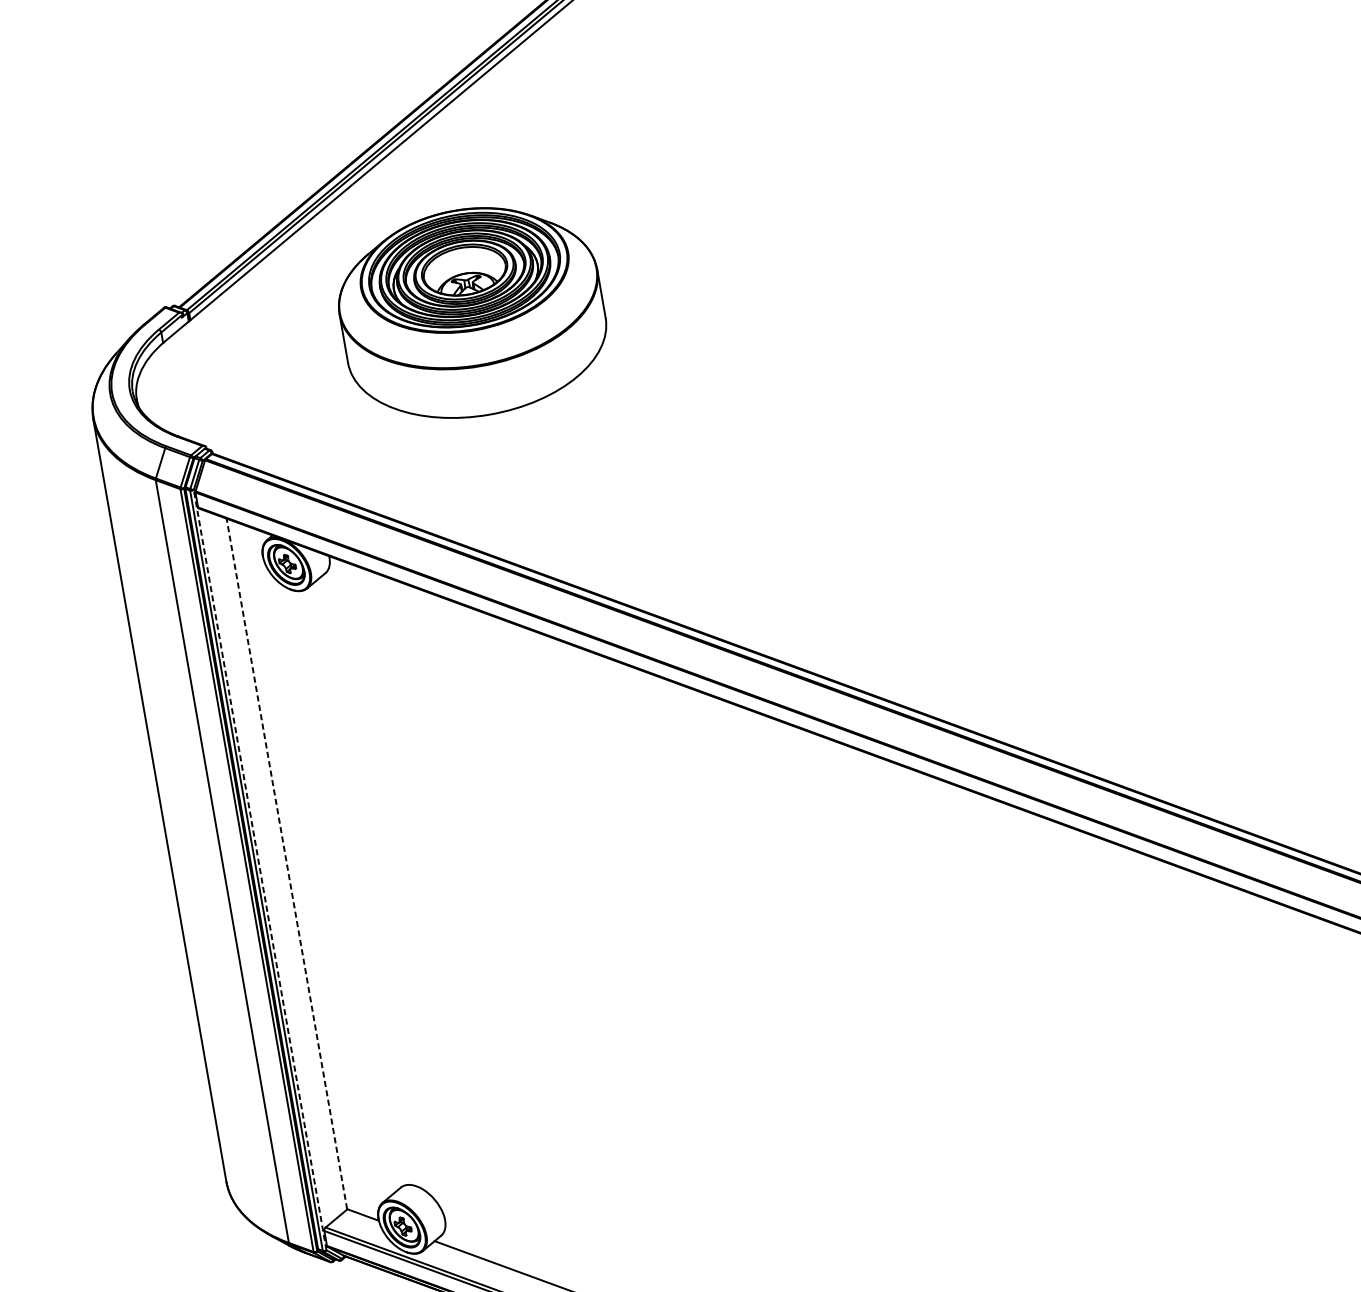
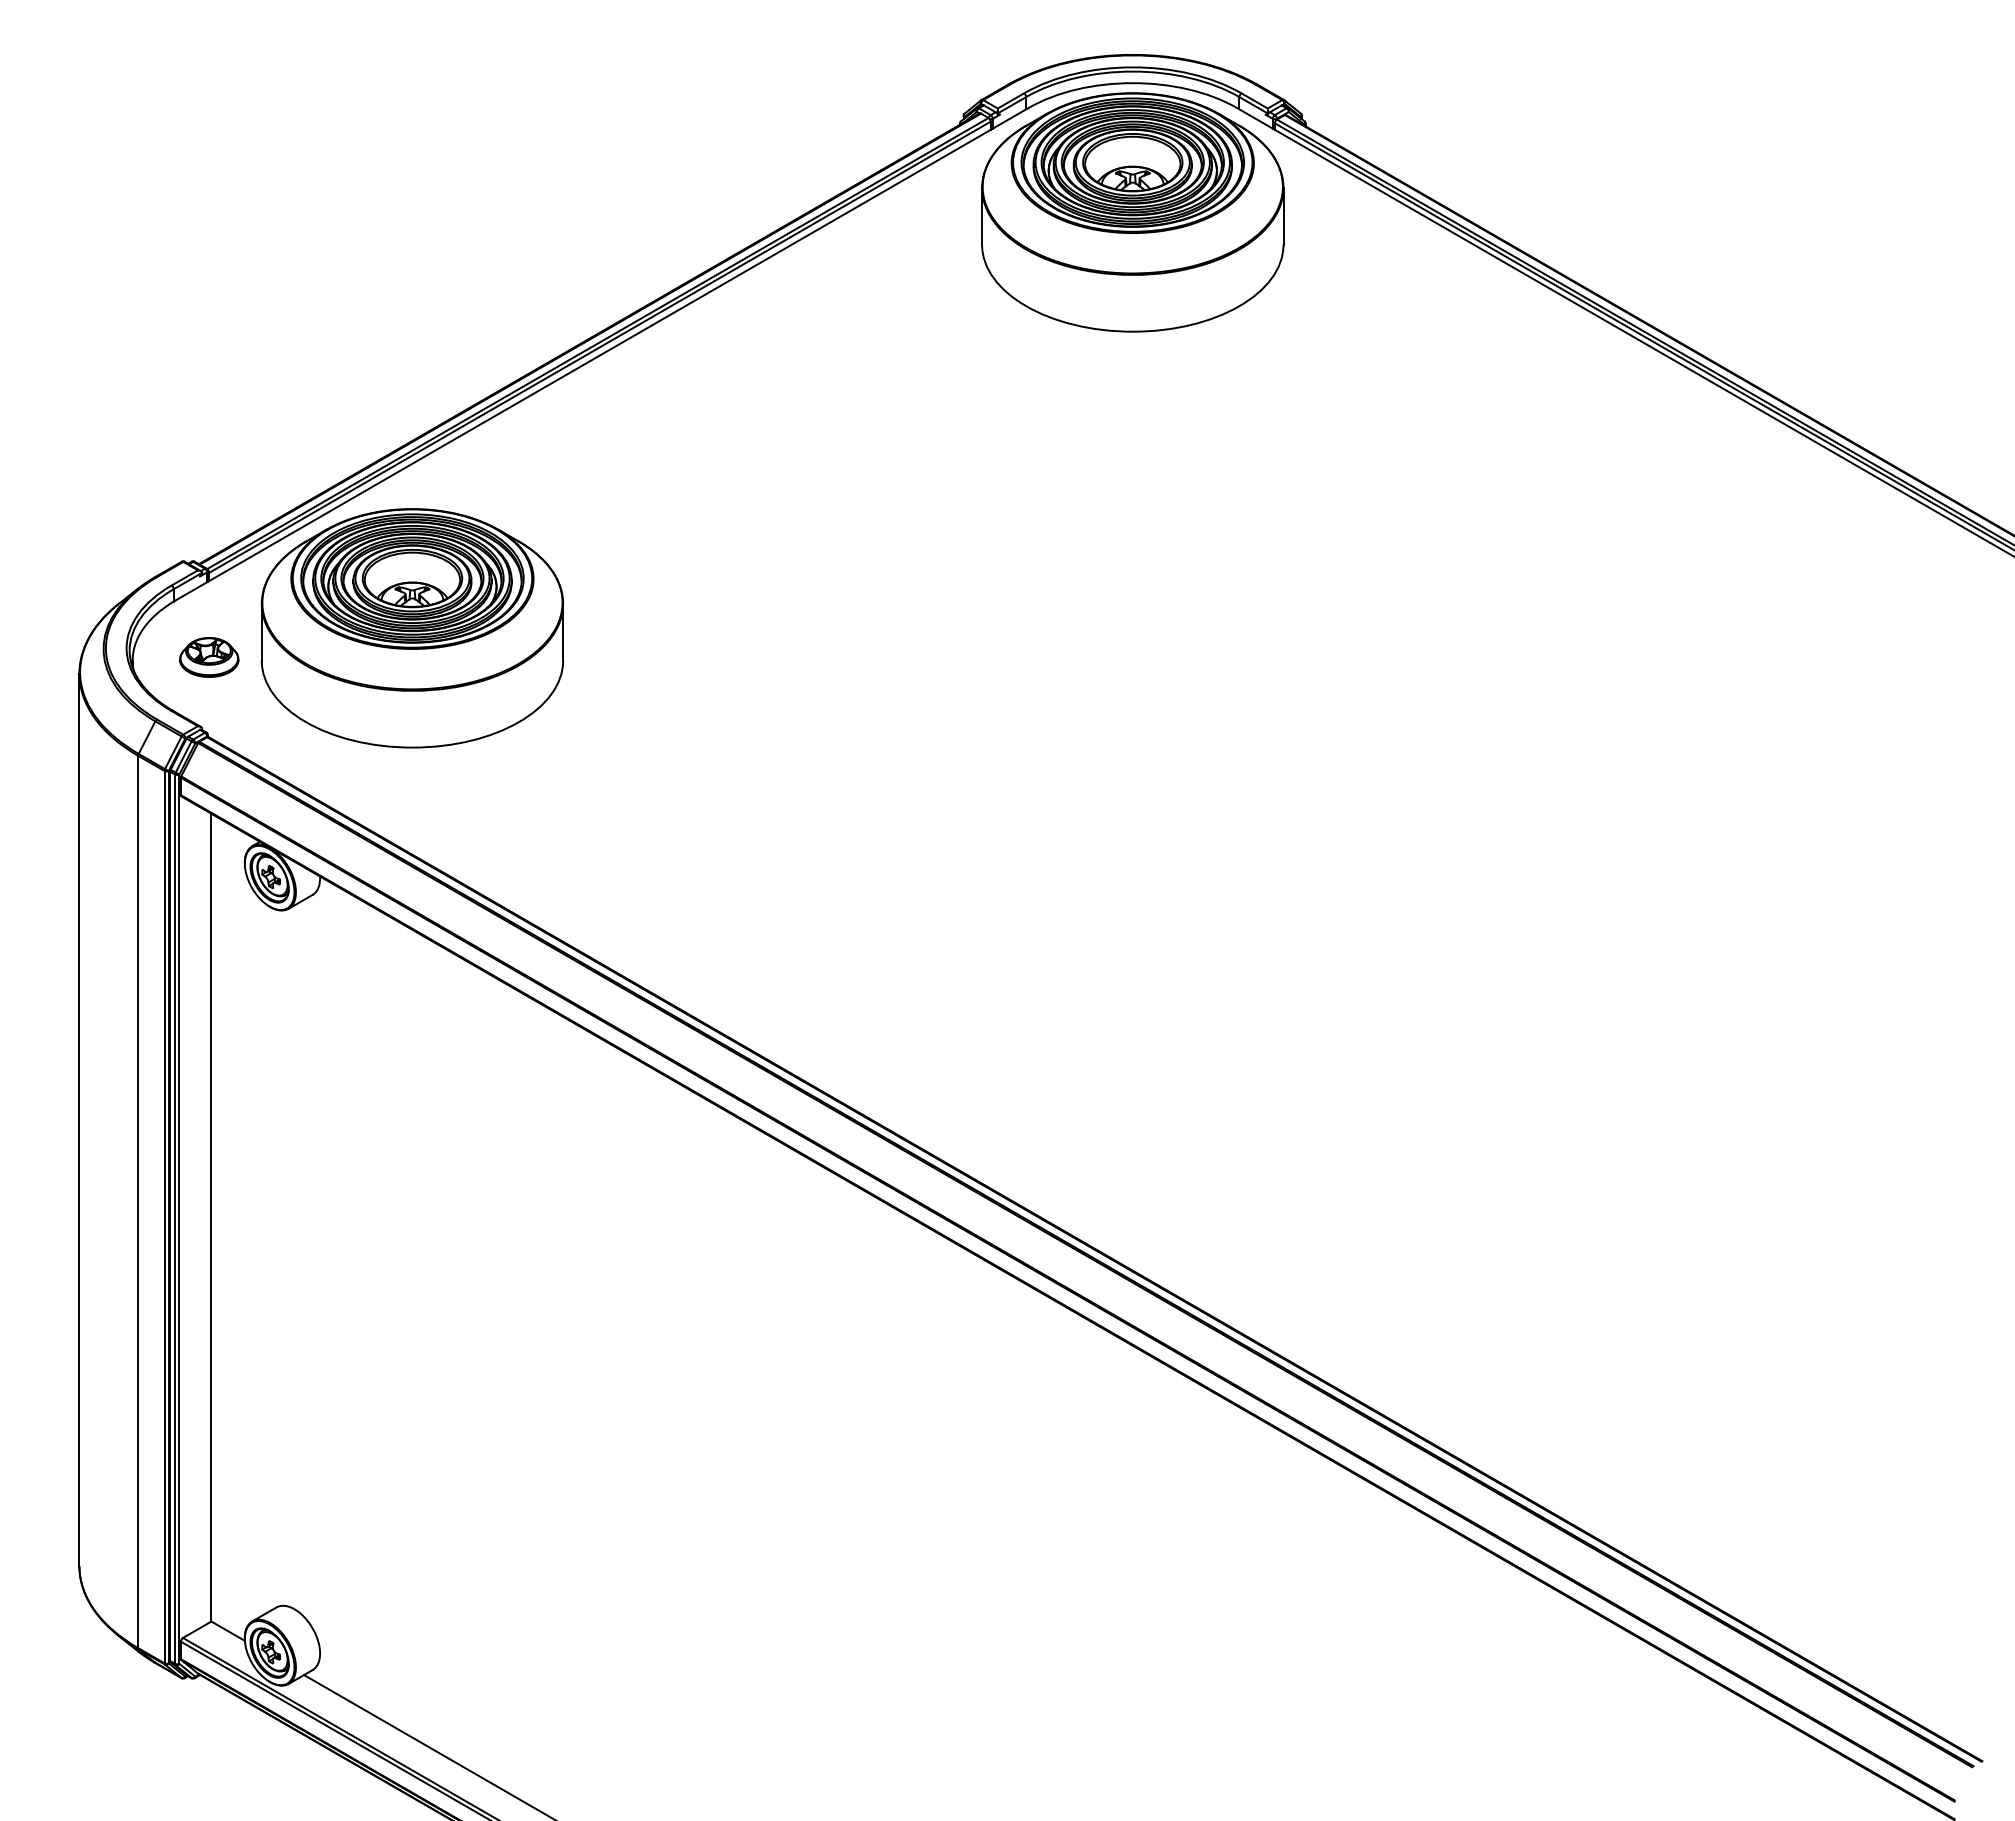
part: (472, 312) -> (412, 628), moved
part: (202, 385) -> (209, 657), added
line: (287, 863) -> (211, 1217), dashed -> solid
line: (260, 870) -> (179, 1219), dashed -> solid

